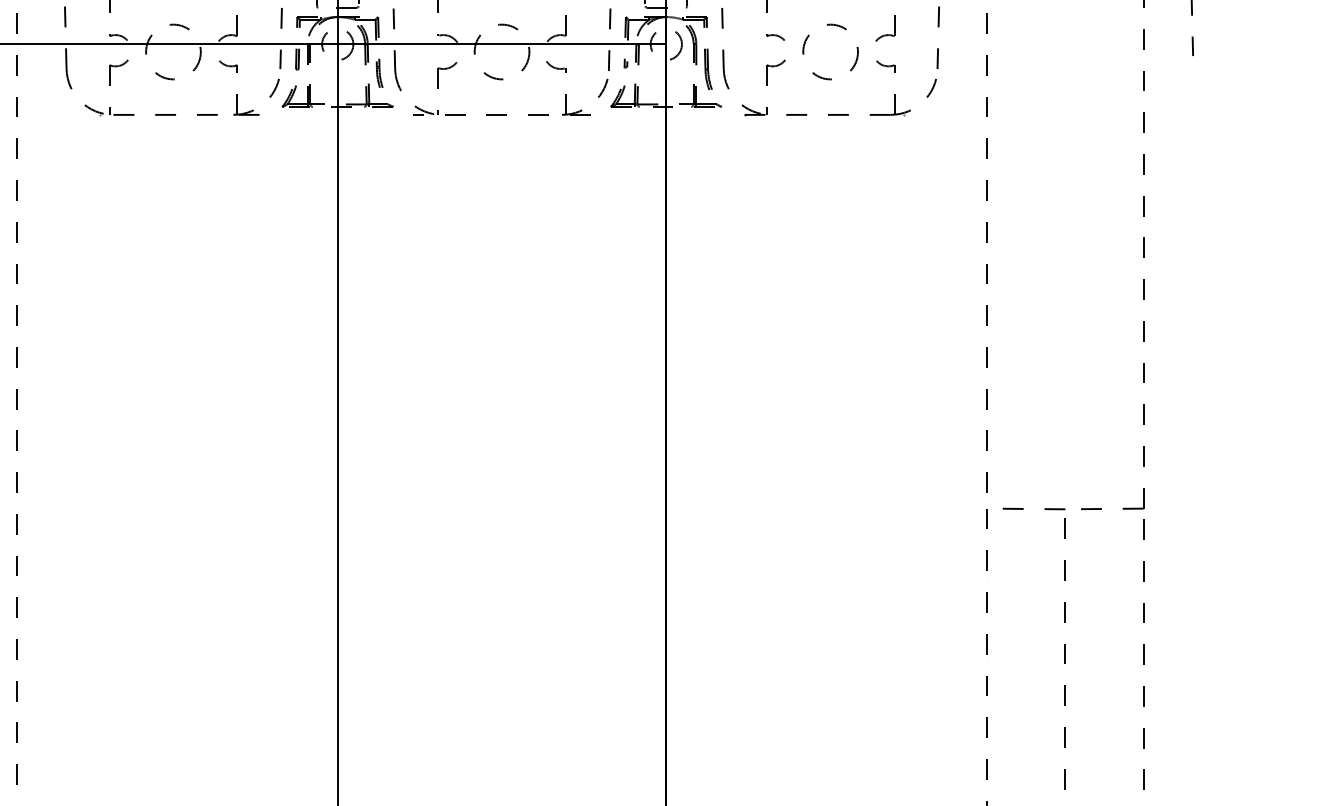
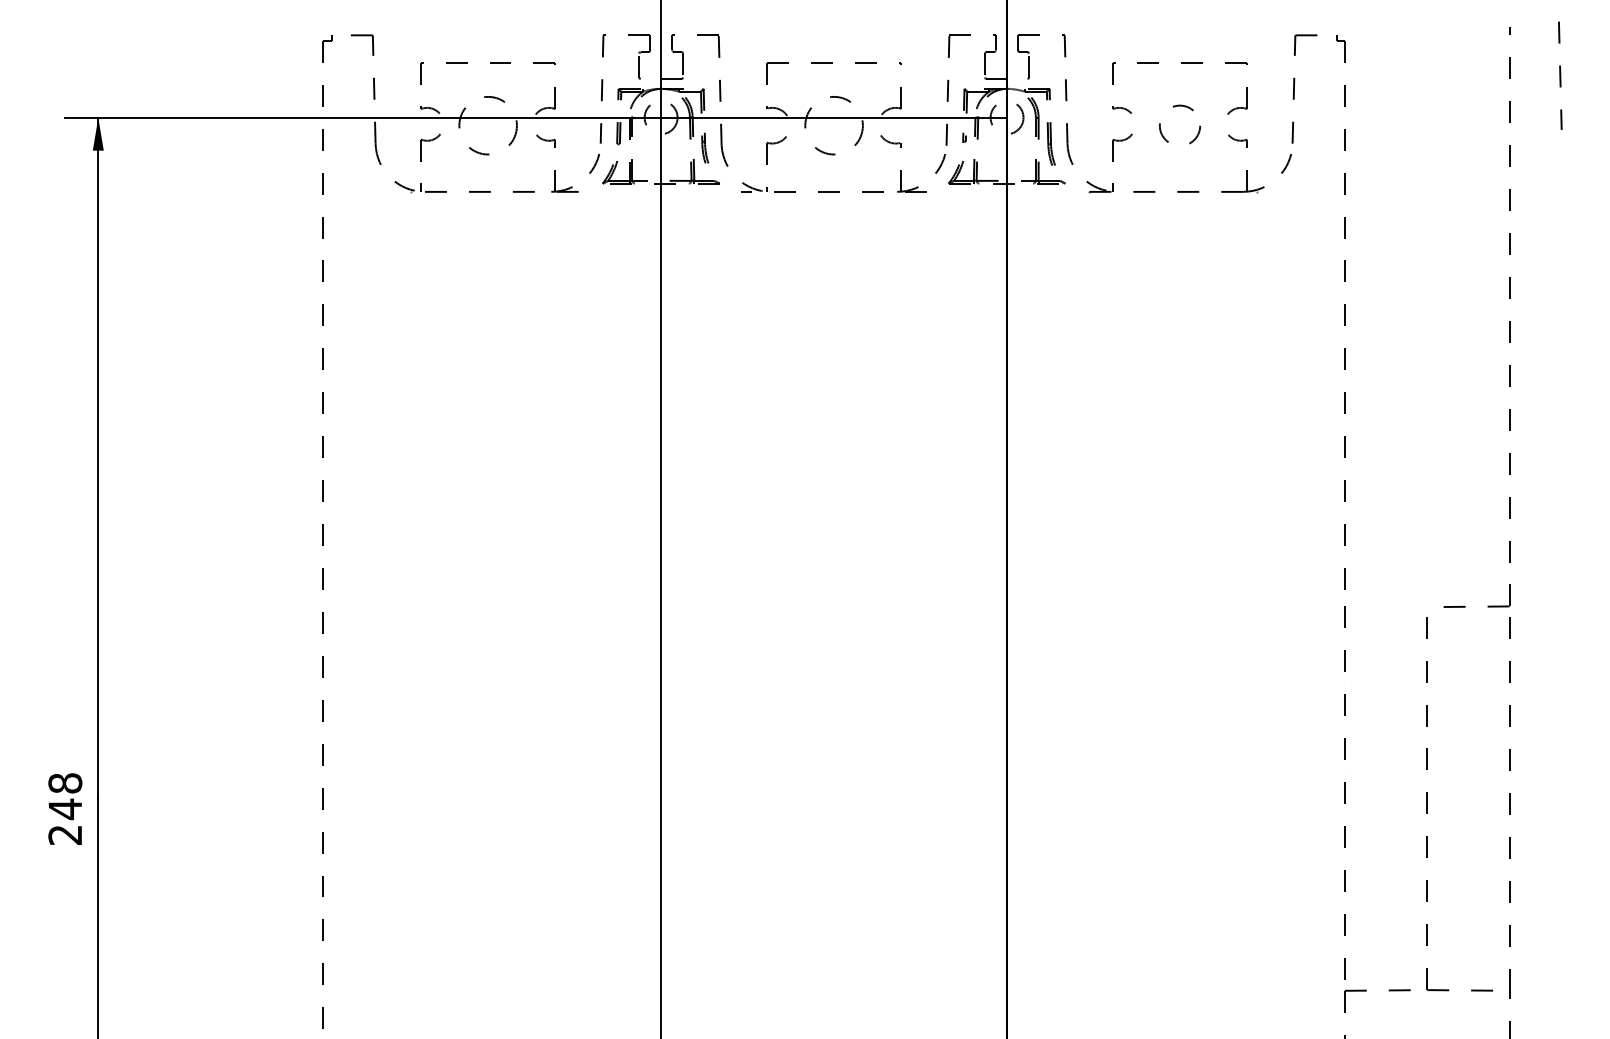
circle: (830, 51) -> (1179, 125), size x0.7
line: (1023, 508) -> (1383, 606), removed

